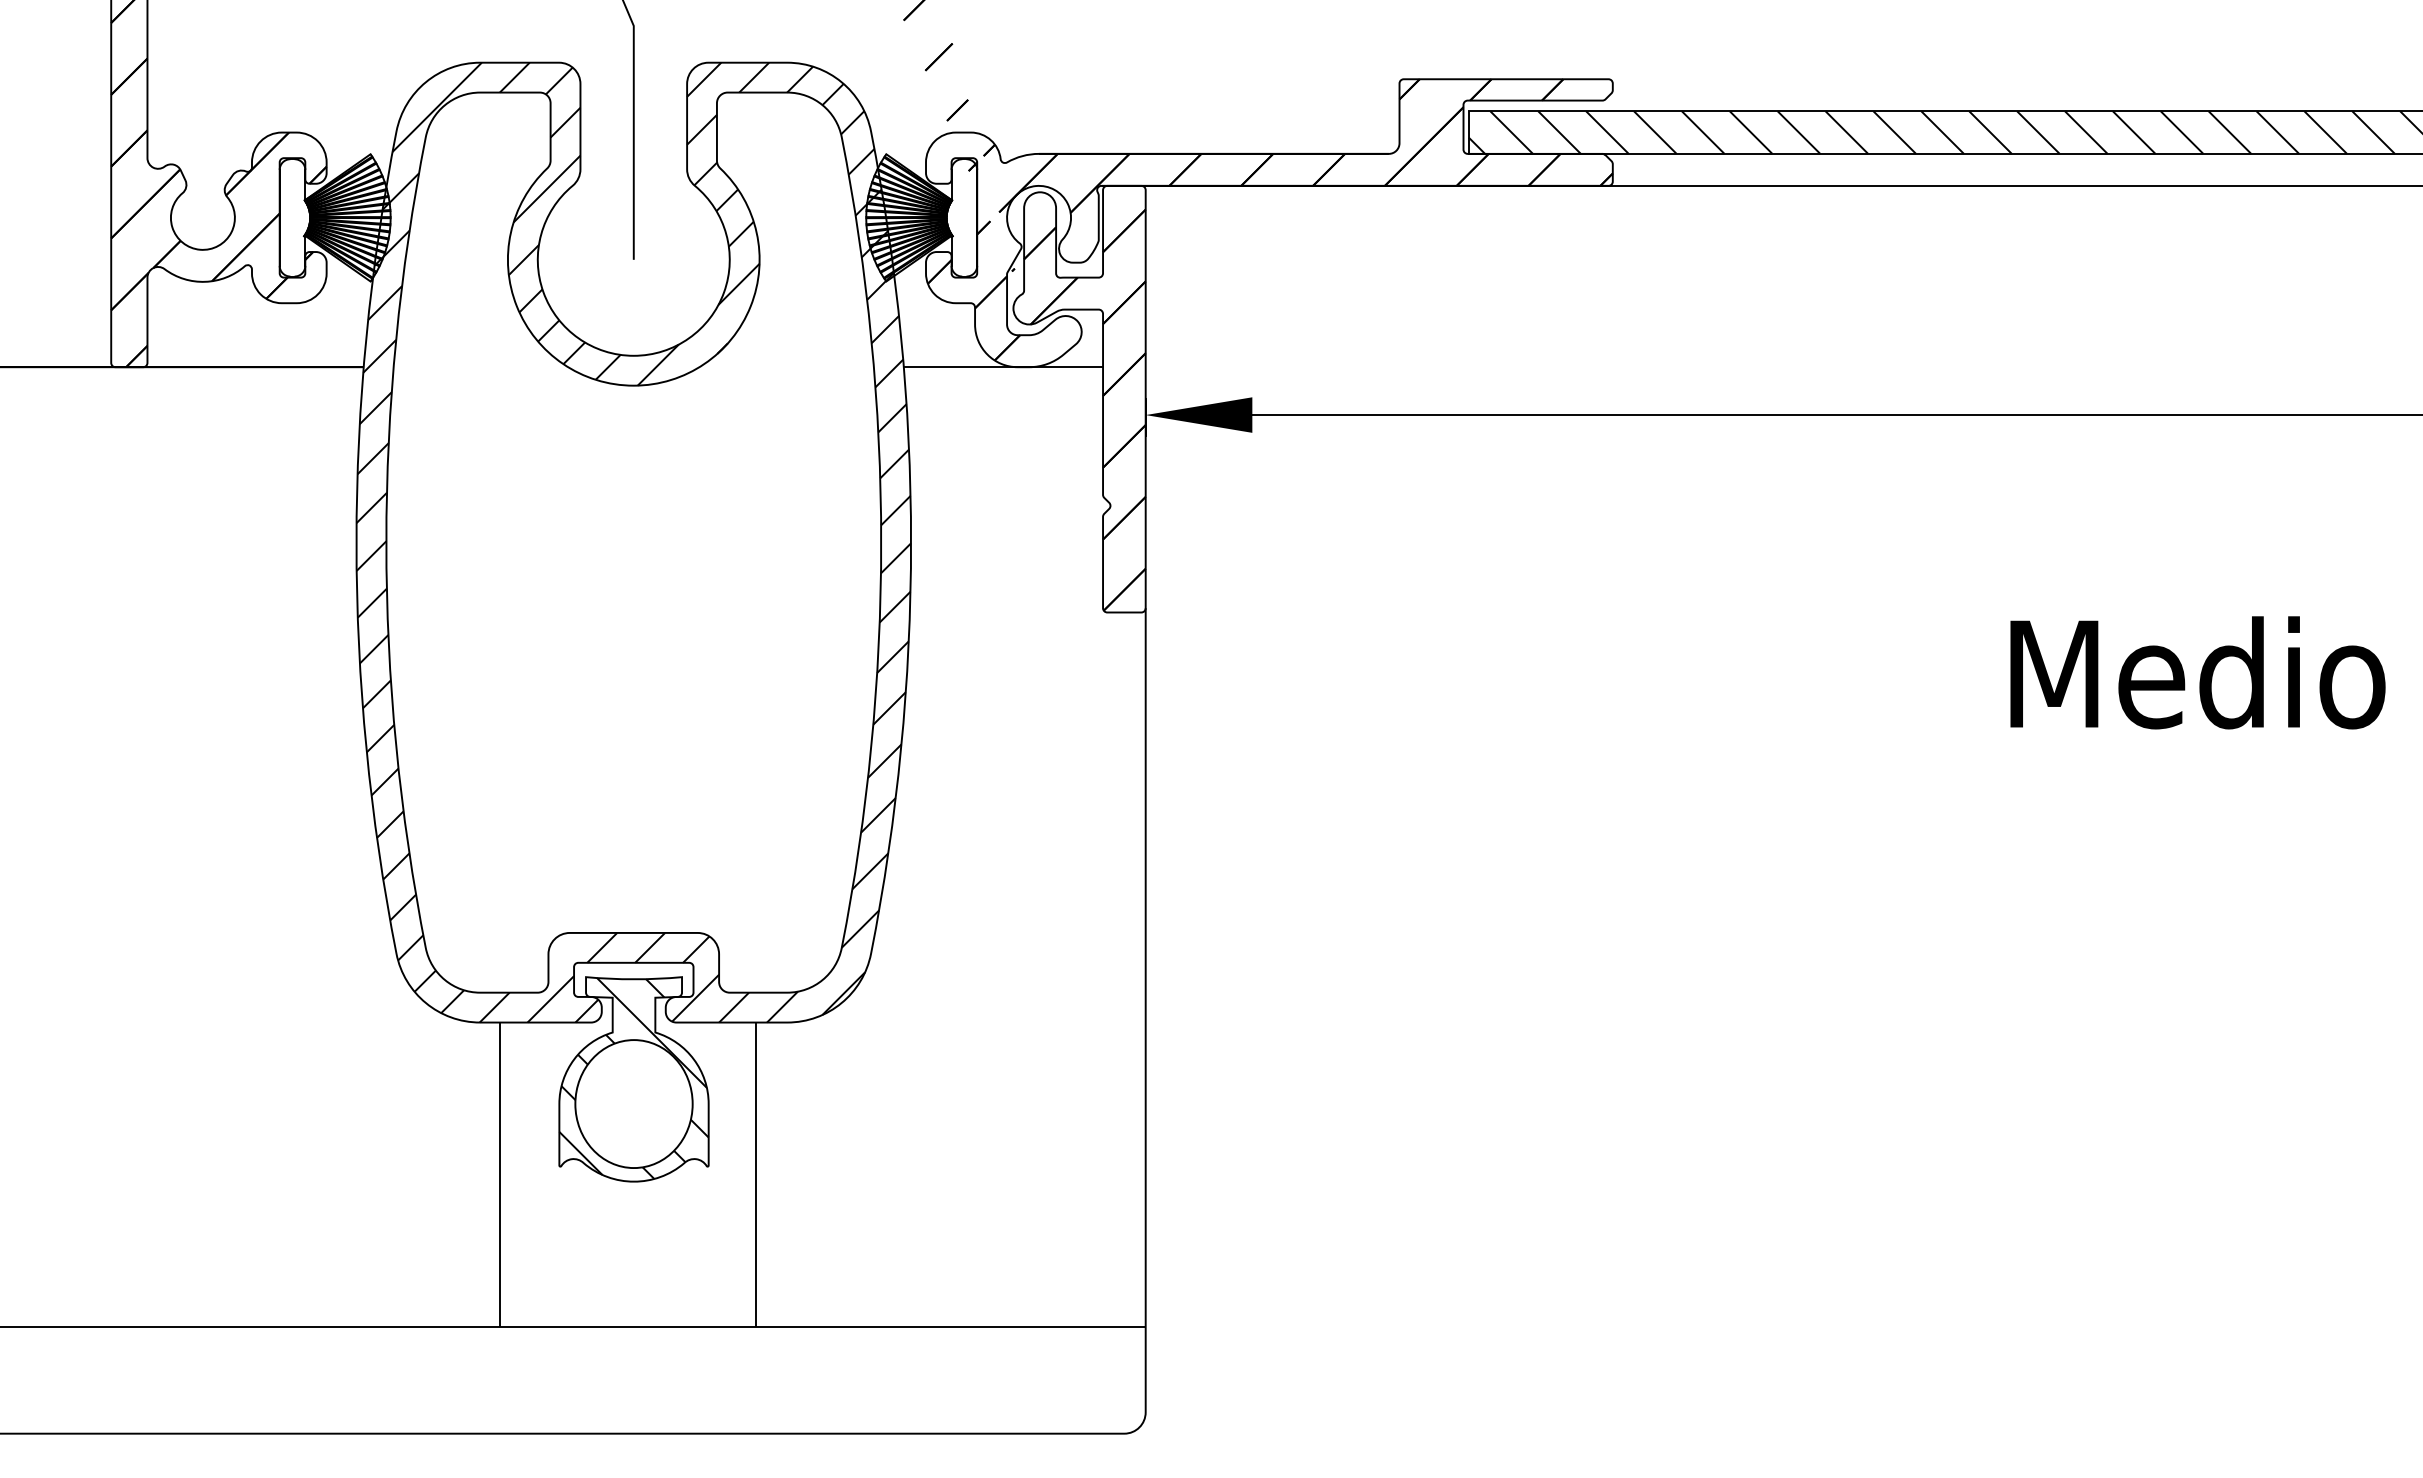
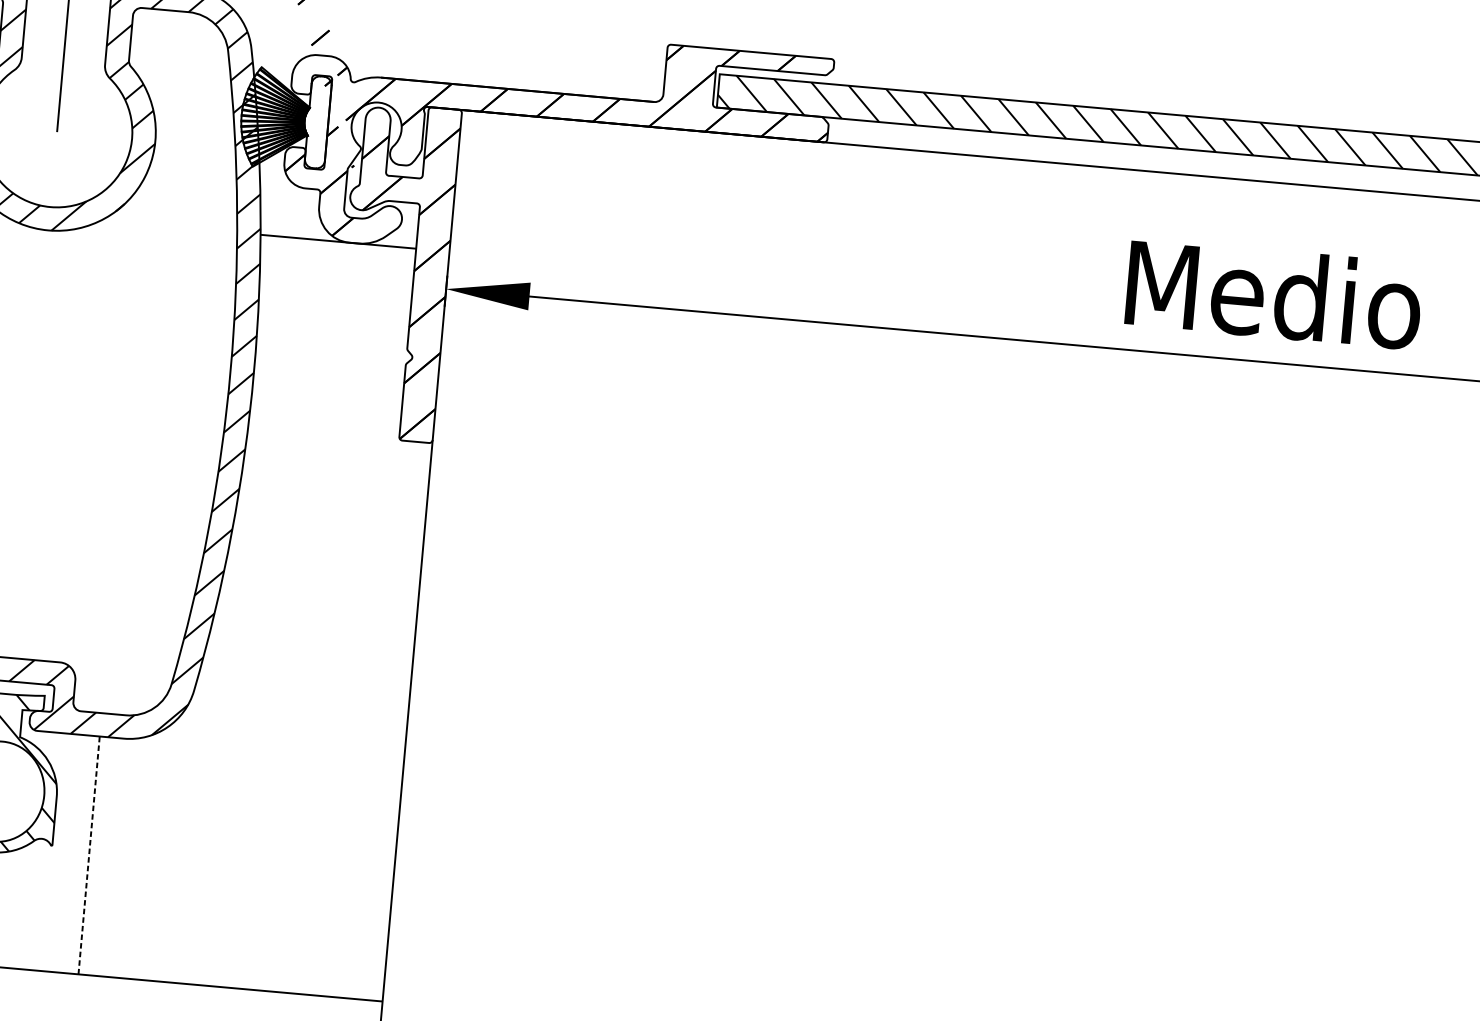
text: (2197, 672) -> (1273, 293), moved
line: (756, 1174) -> (89, 855), solid -> dashed

